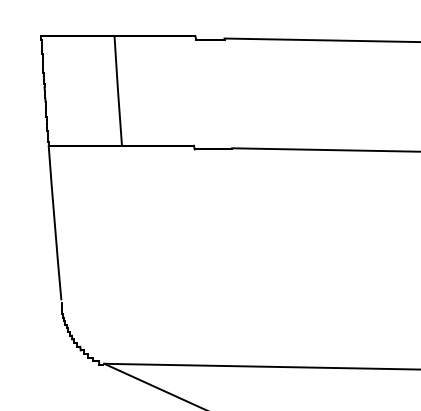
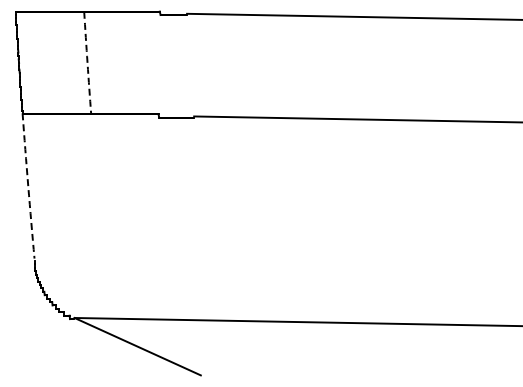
arc: (118, 91) -> (87, 63), solid -> dashed
arc: (54, 222) -> (28, 185), solid -> dashed

